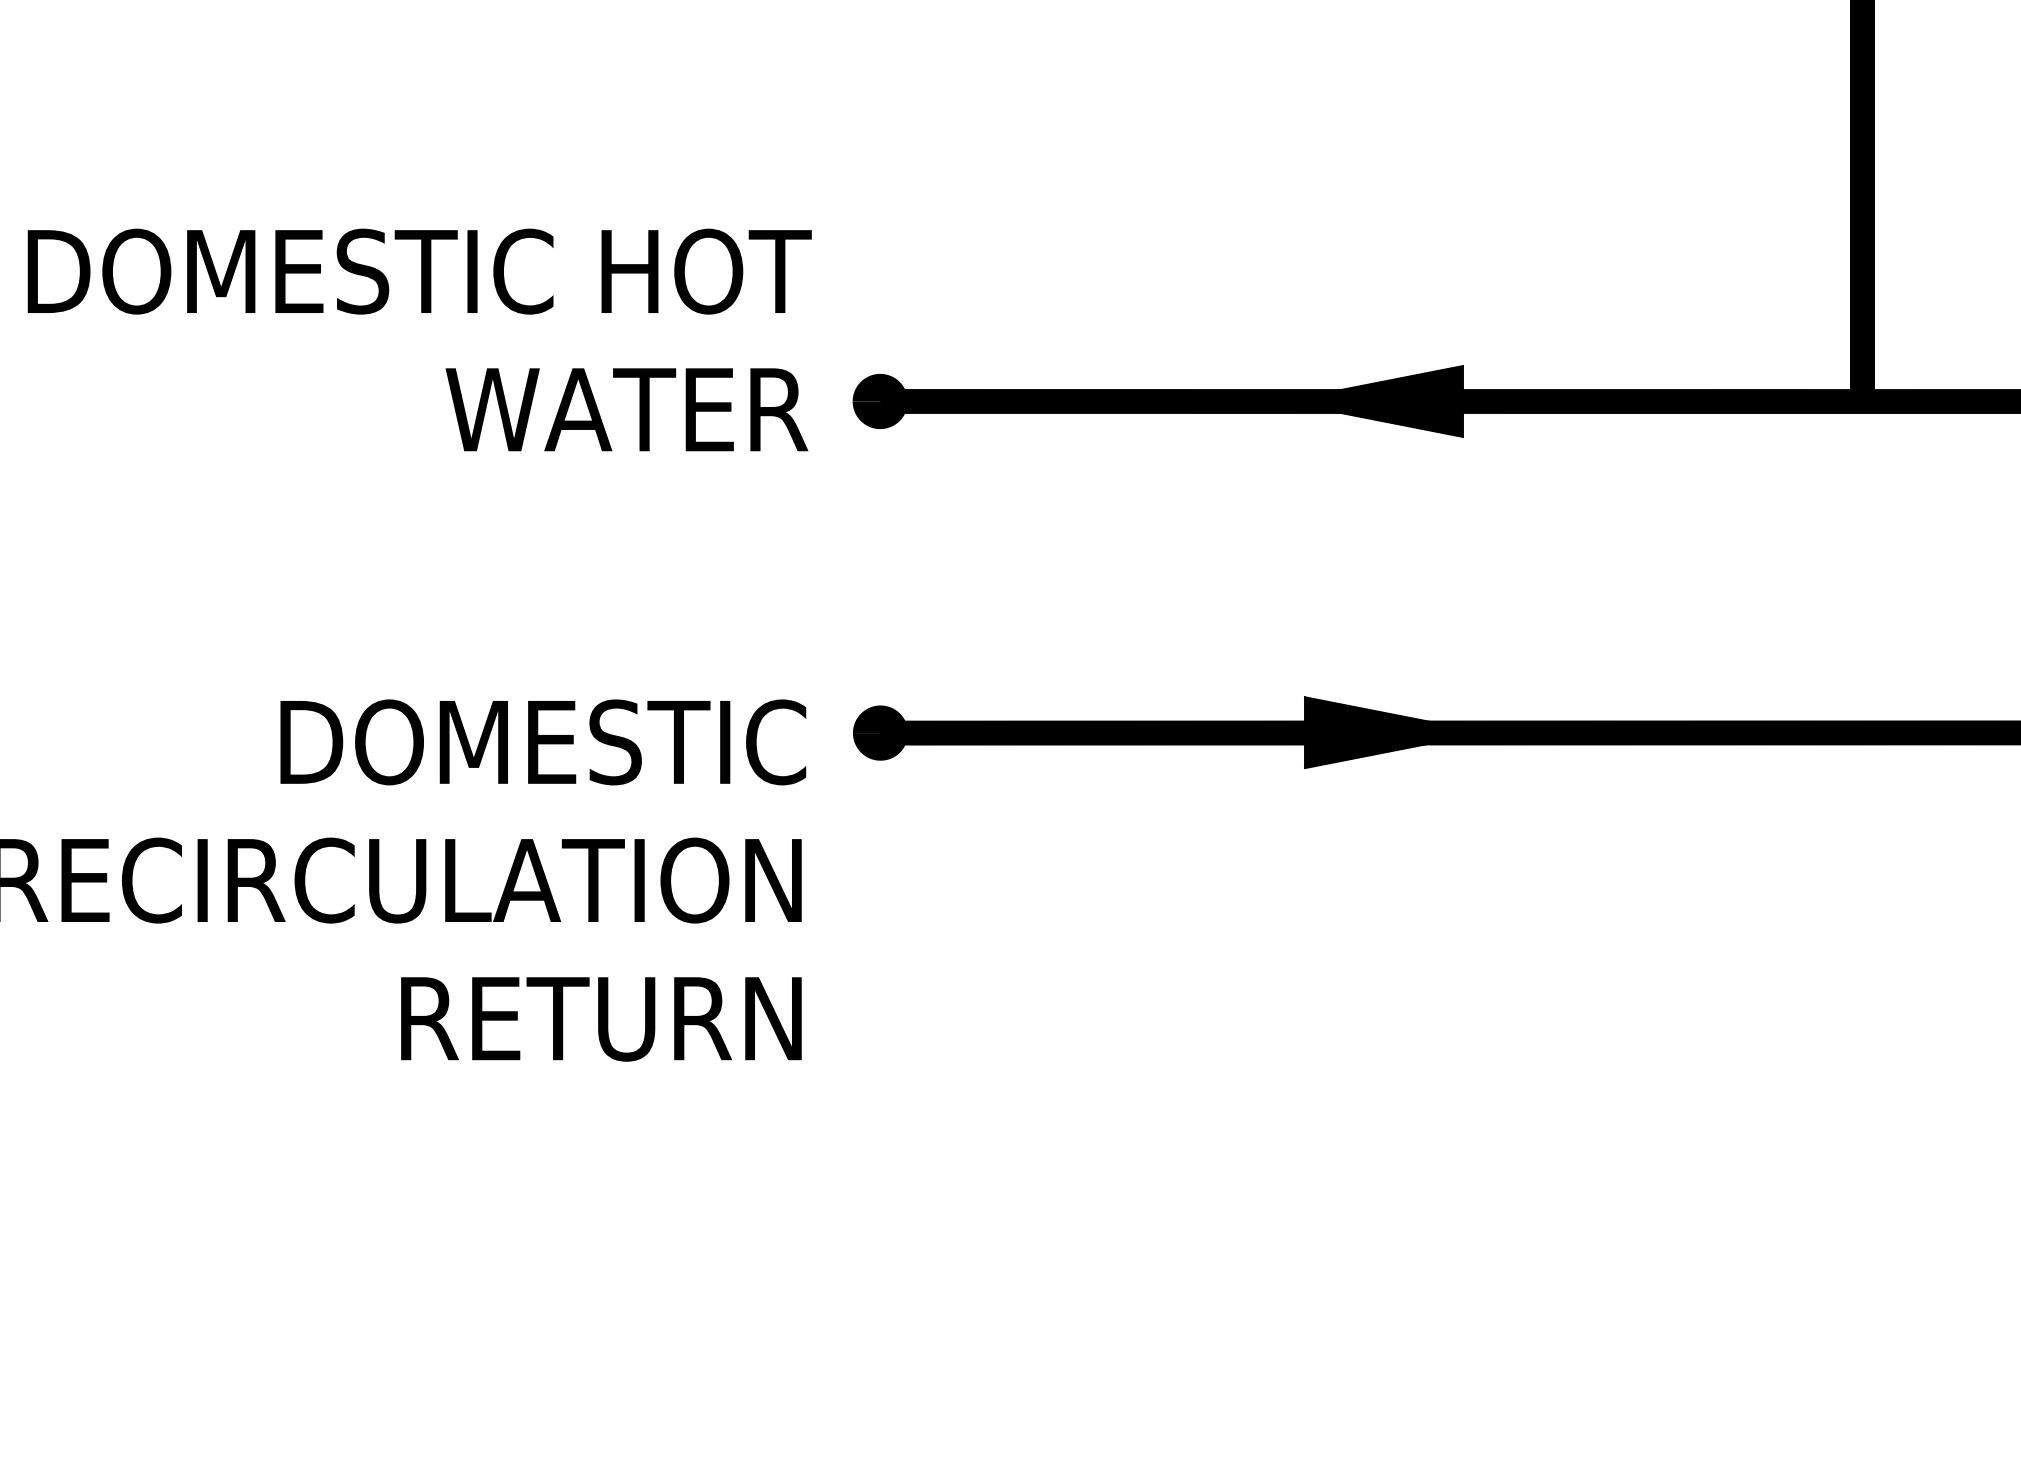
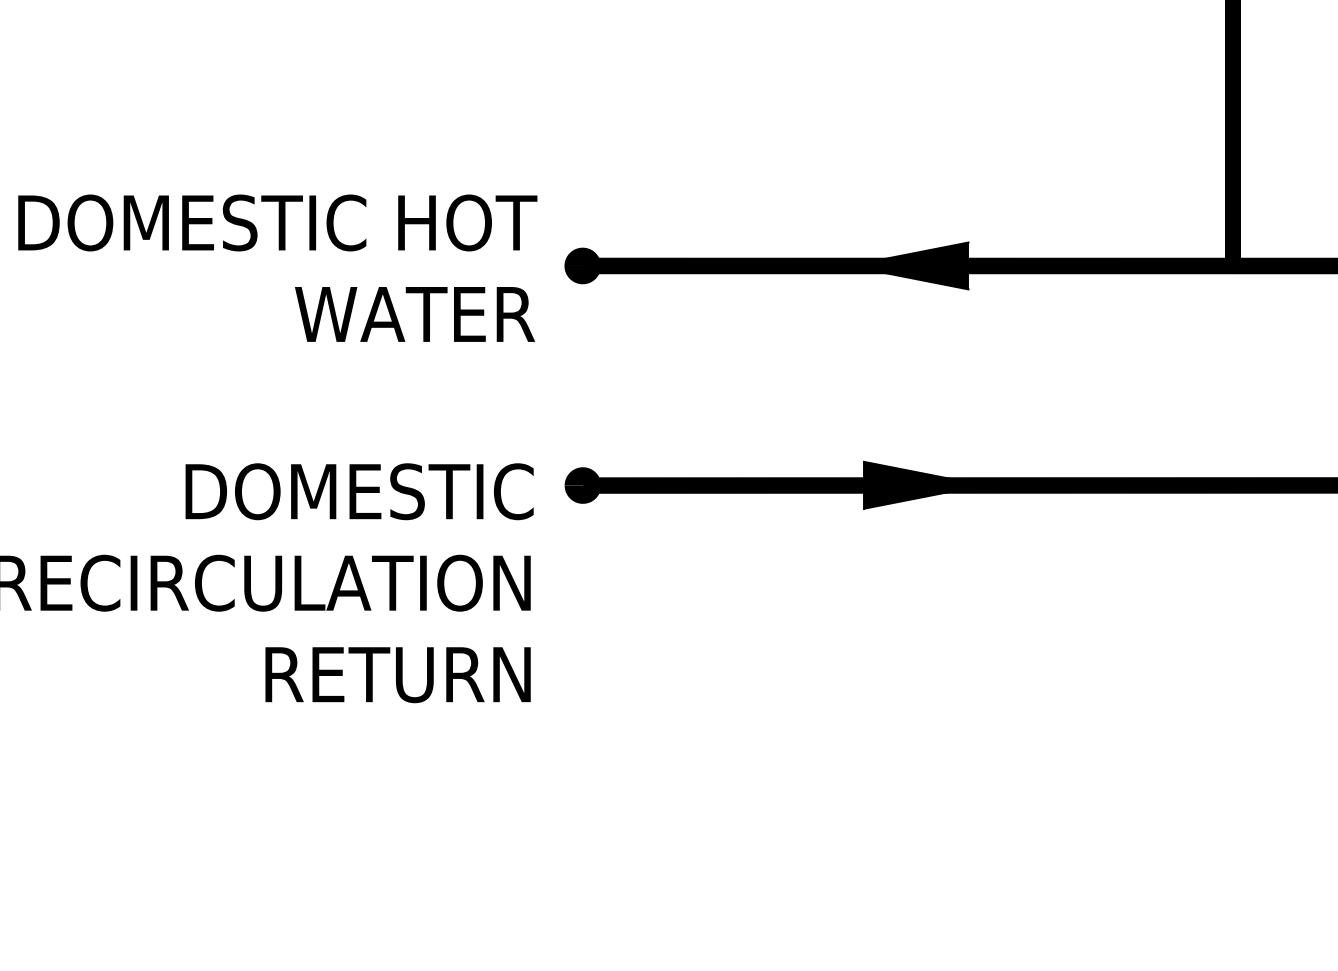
text: (419, 338) -> (277, 267), moved

